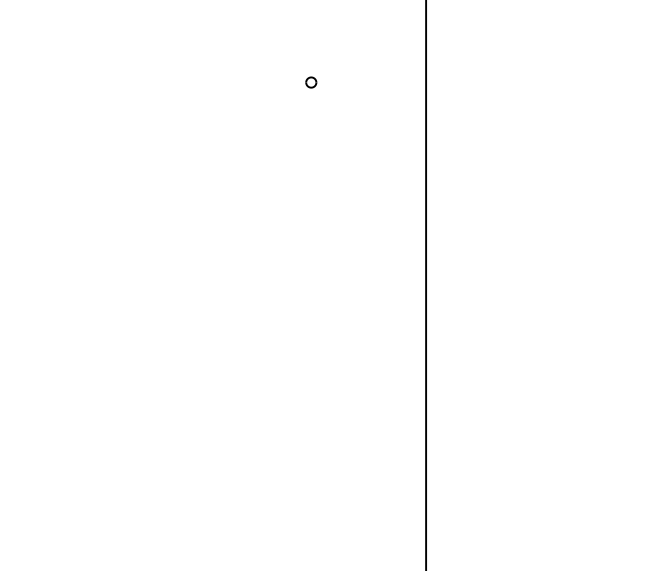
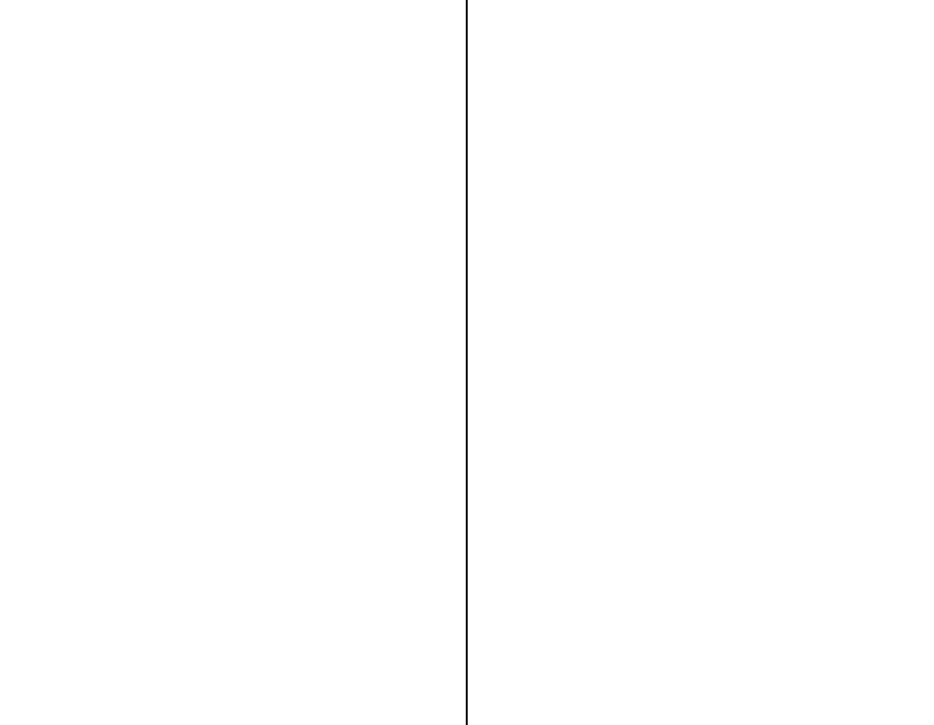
part: (310, 82) -> (321, 58), removed

